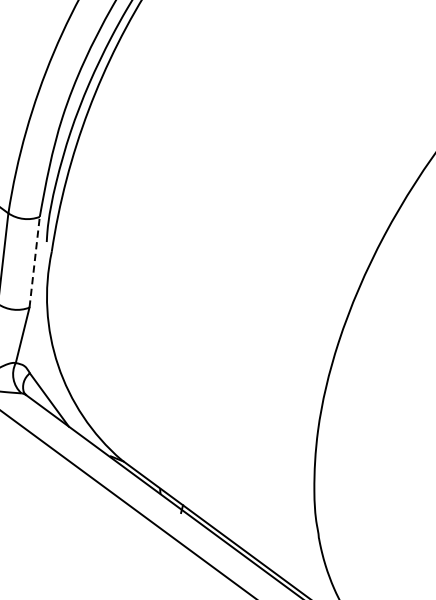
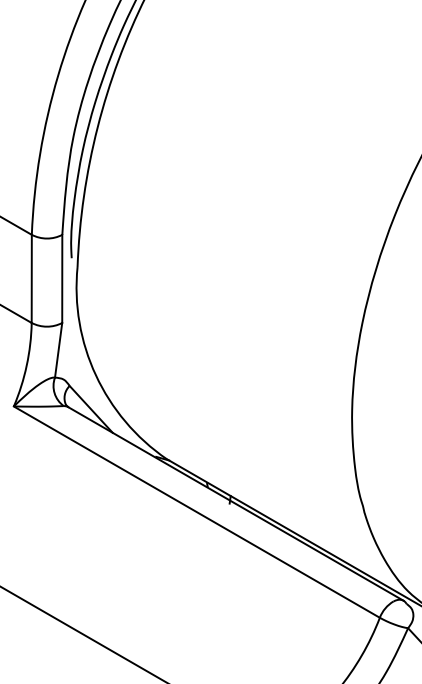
line: (34, 261) -> (62, 278), dashed -> solid

